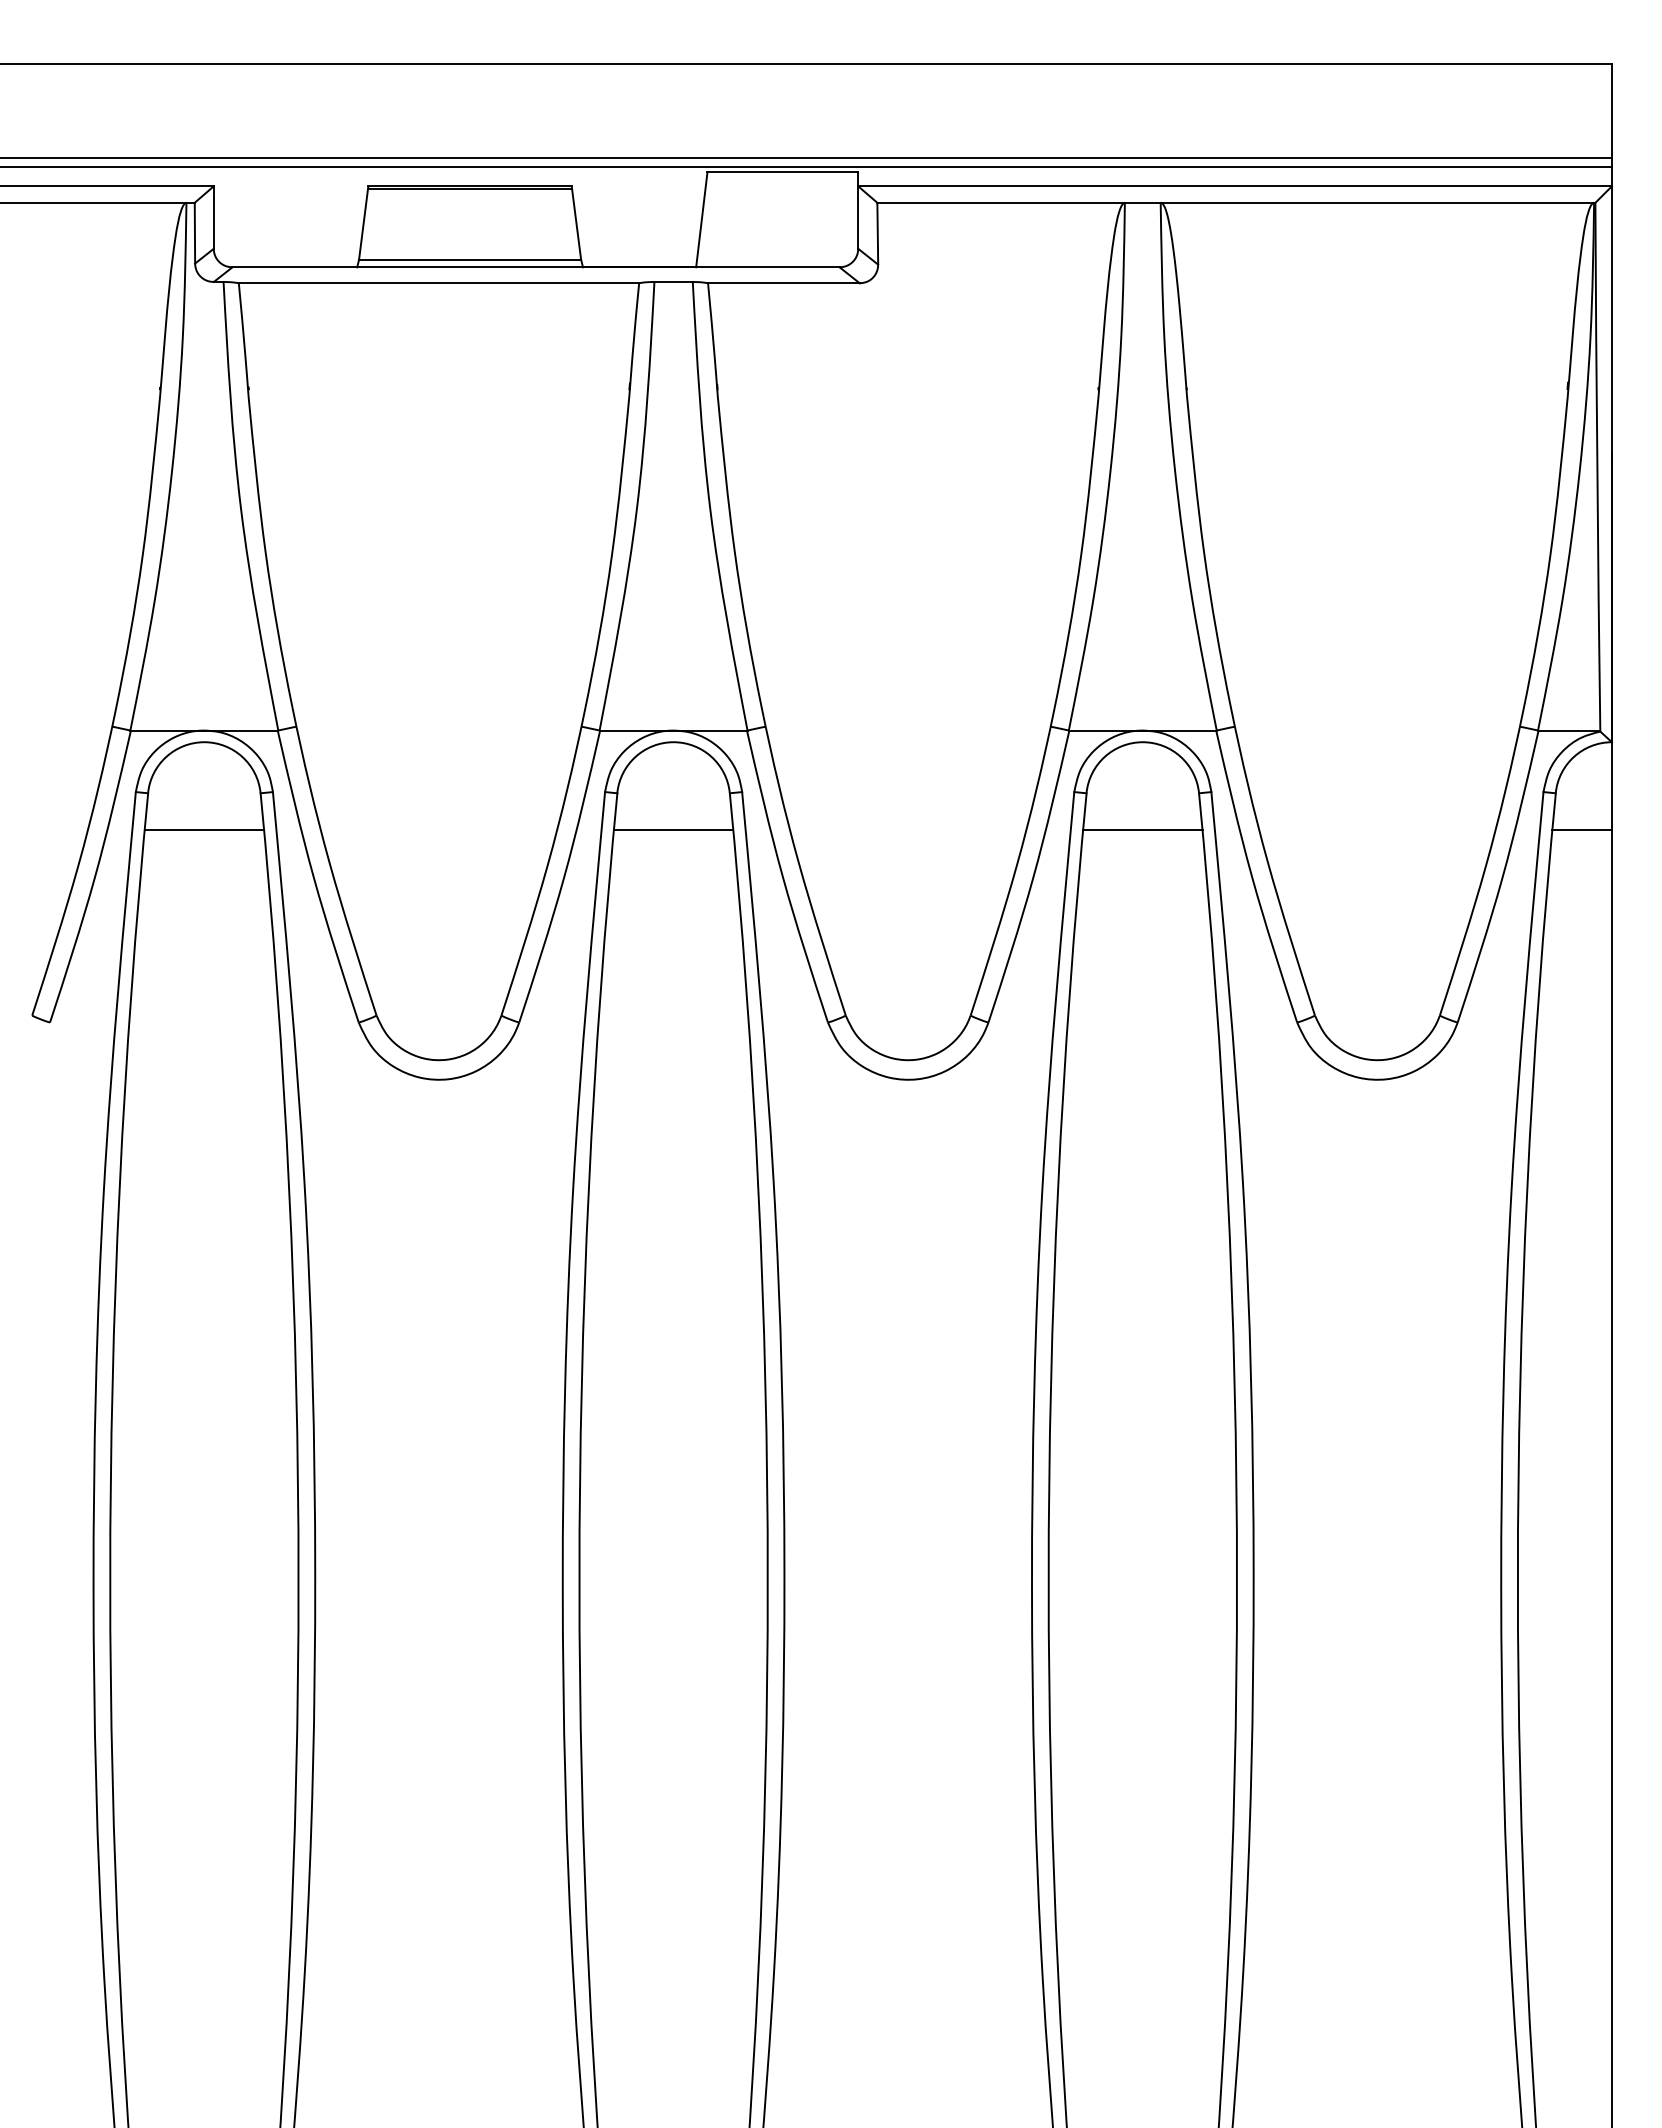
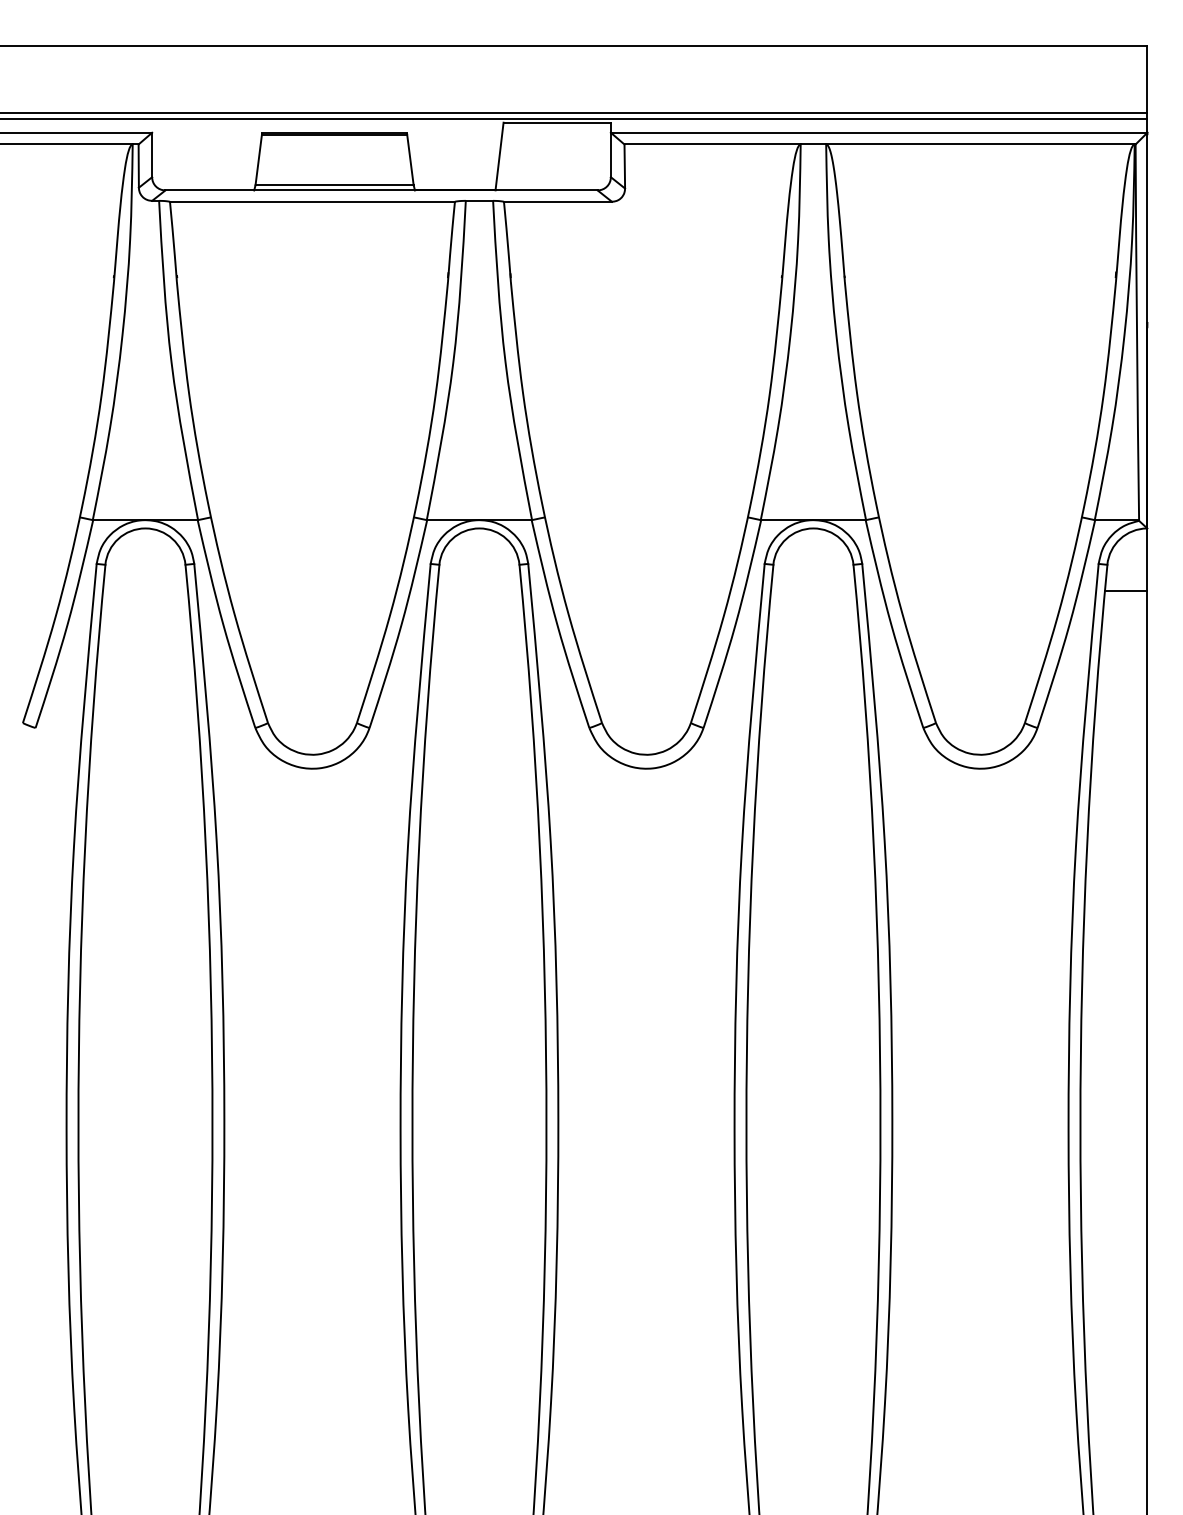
line: (204, 829) -> (145, 590), removed
line: (673, 829) -> (479, 590), removed
line: (1142, 829) -> (813, 590), removed

